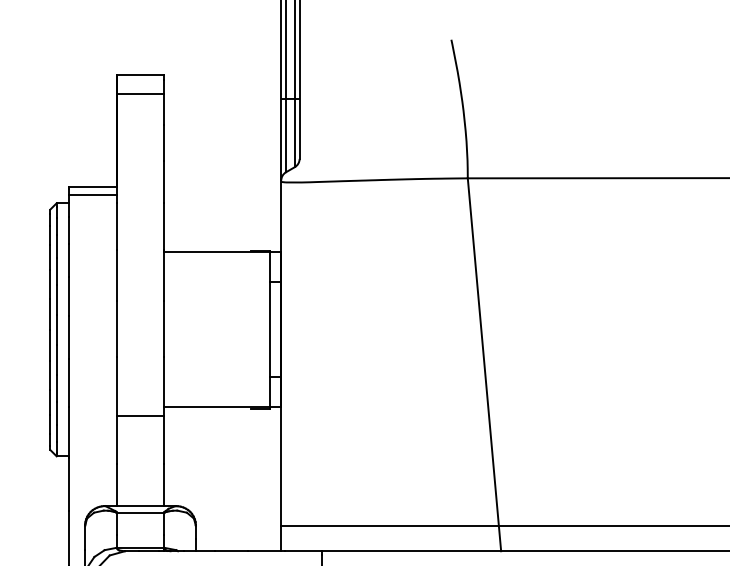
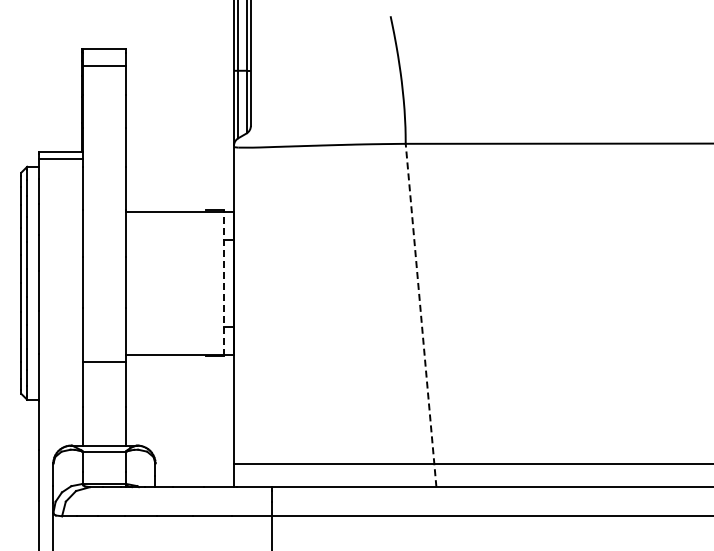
line: (269, 330) -> (223, 283), solid -> dashed
line: (484, 363) -> (421, 314), solid -> dashed

